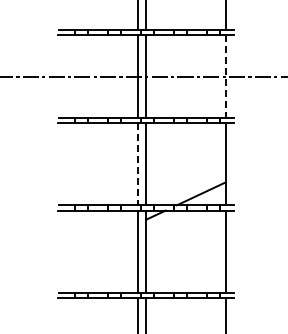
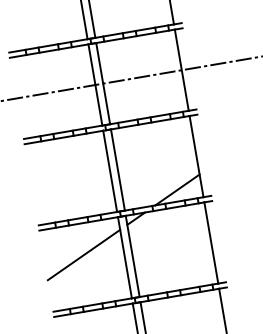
line: (225, 77) -> (181, 71), dashed -> solid
line: (138, 164) -> (110, 171), dashed -> solid
line: (98, 241) -> (84, 254), added

